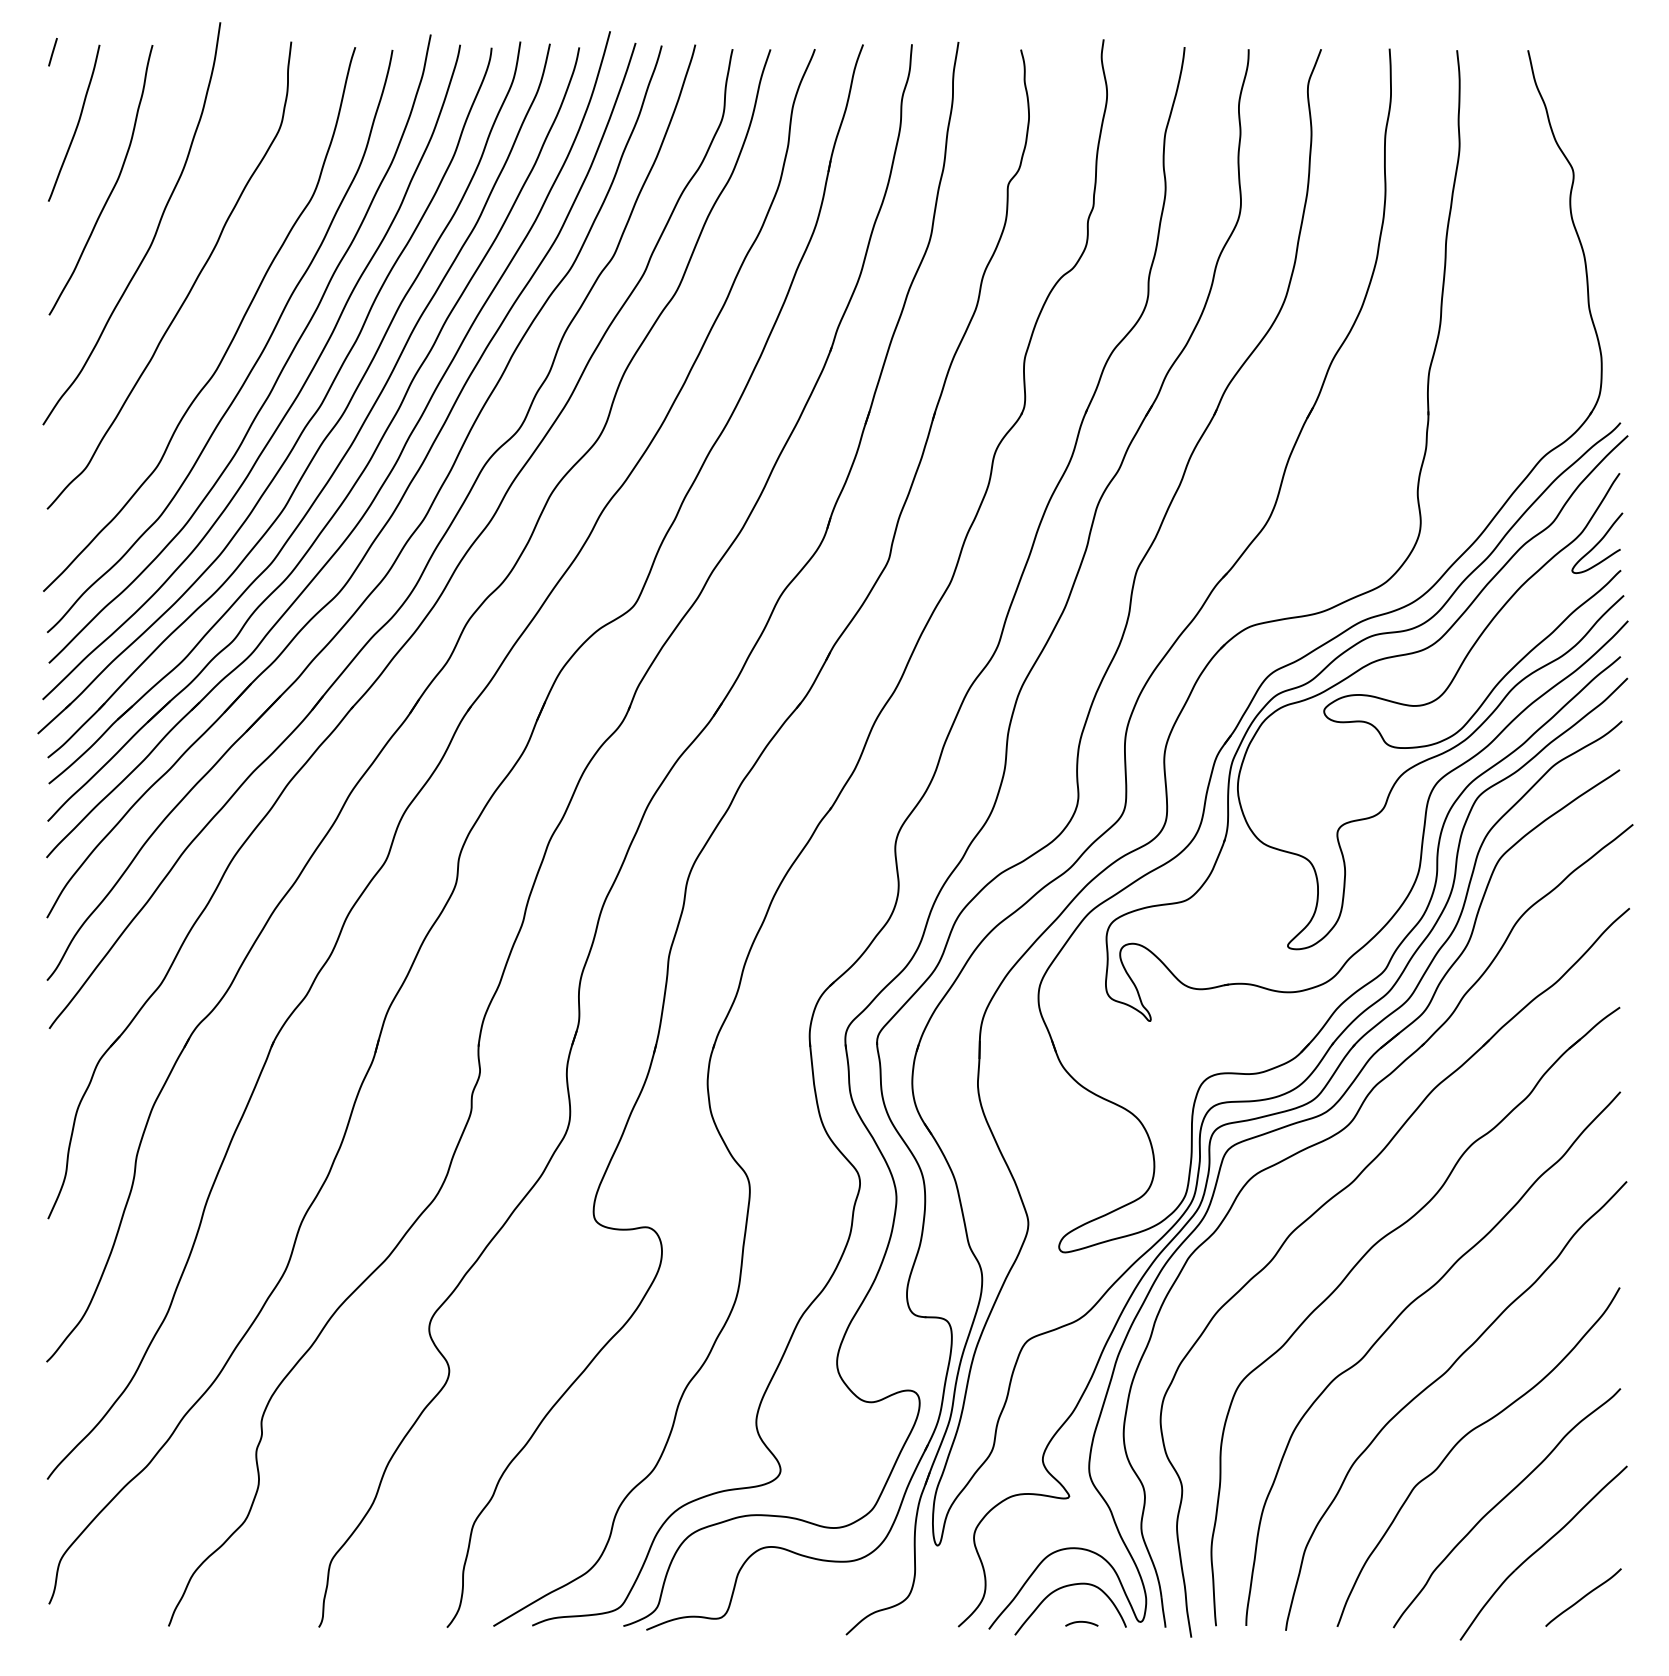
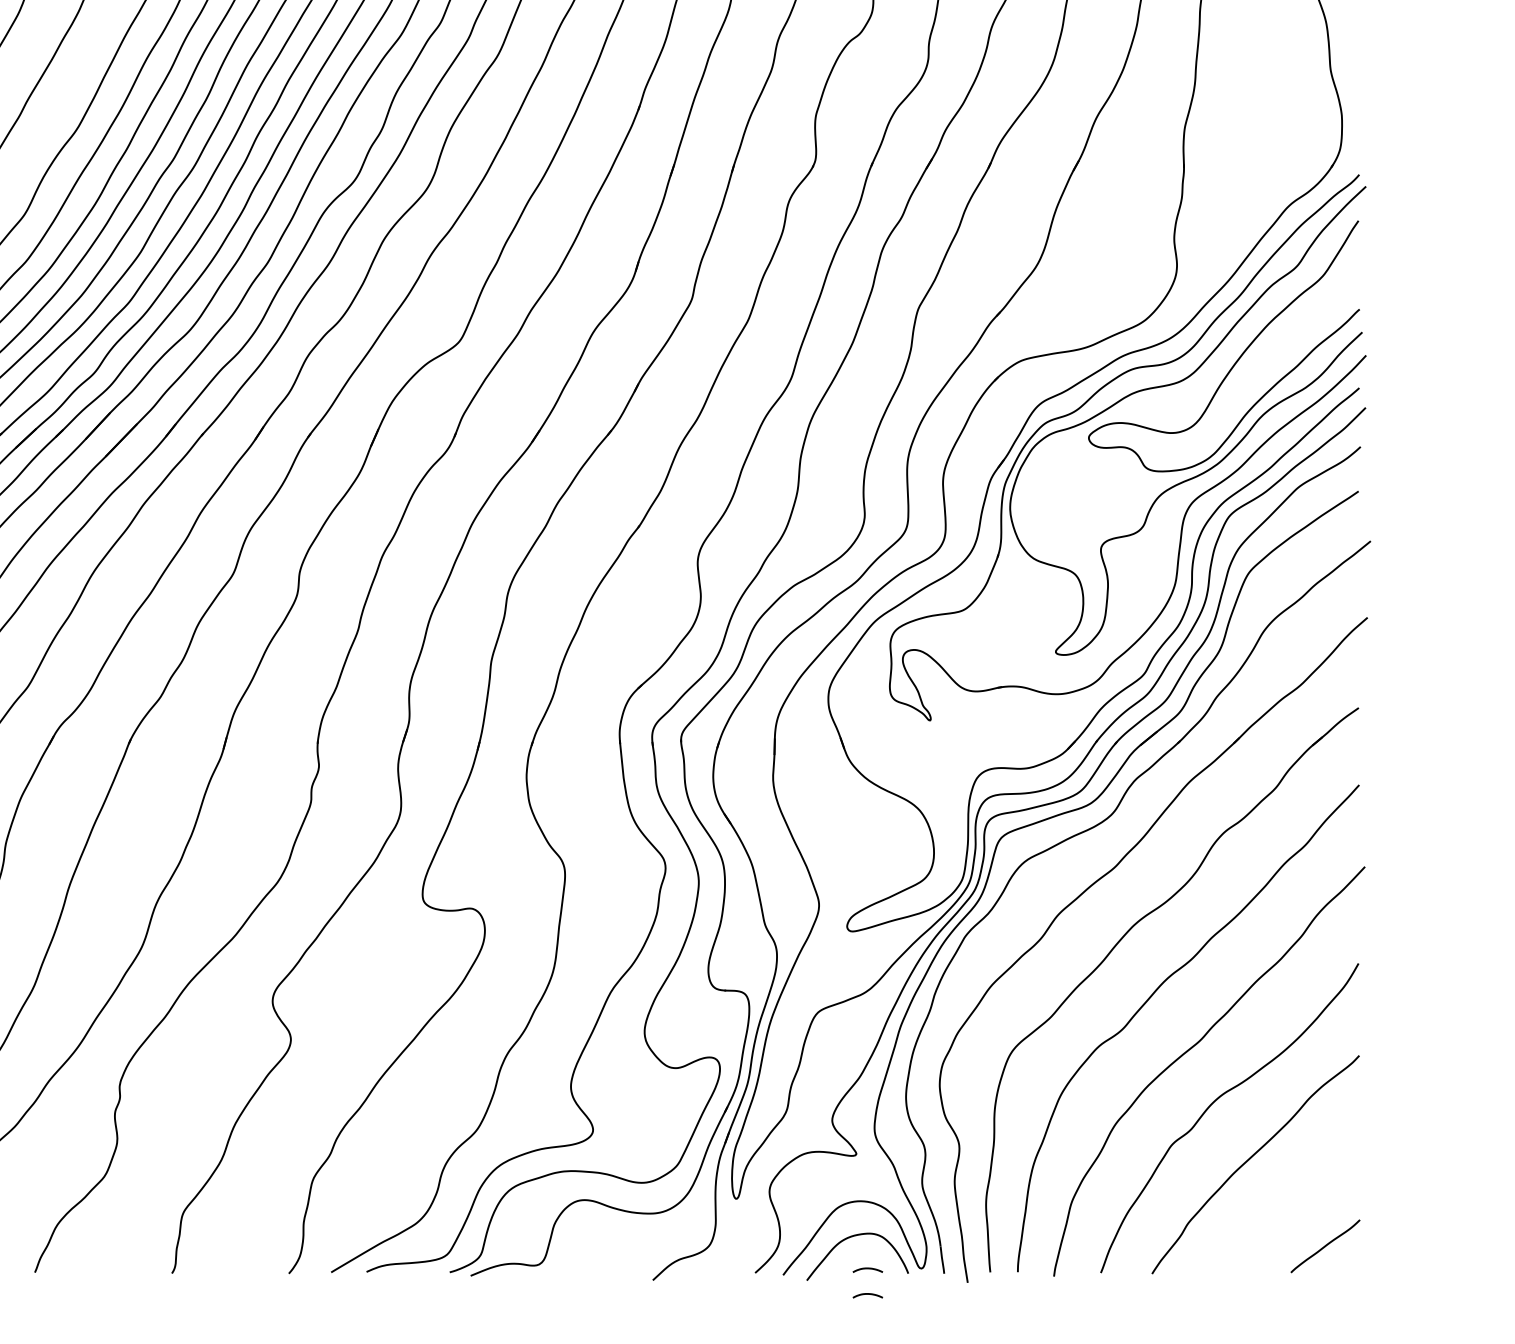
curve: (1597, 543) -> (1338, 284), removed
part: (1543, 1552) -> (1288, 1205), removed
curve: (1081, 1650) -> (867, 1294), added

